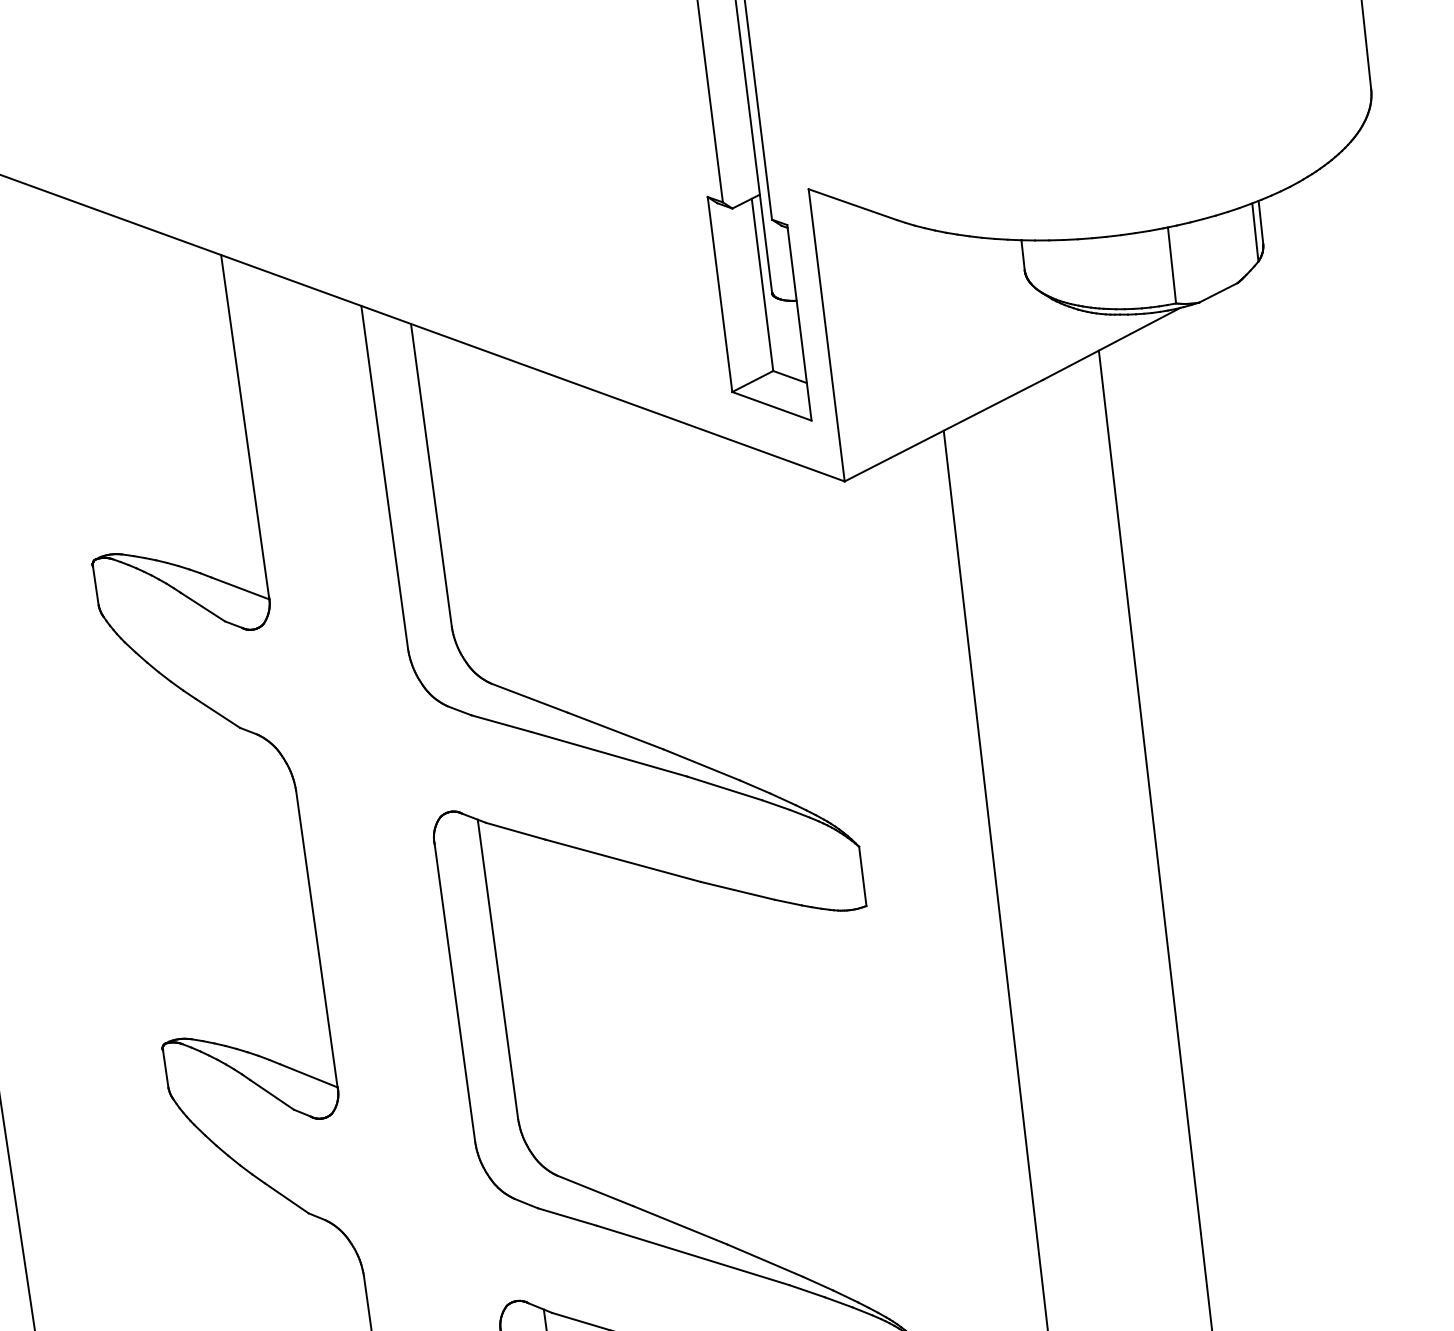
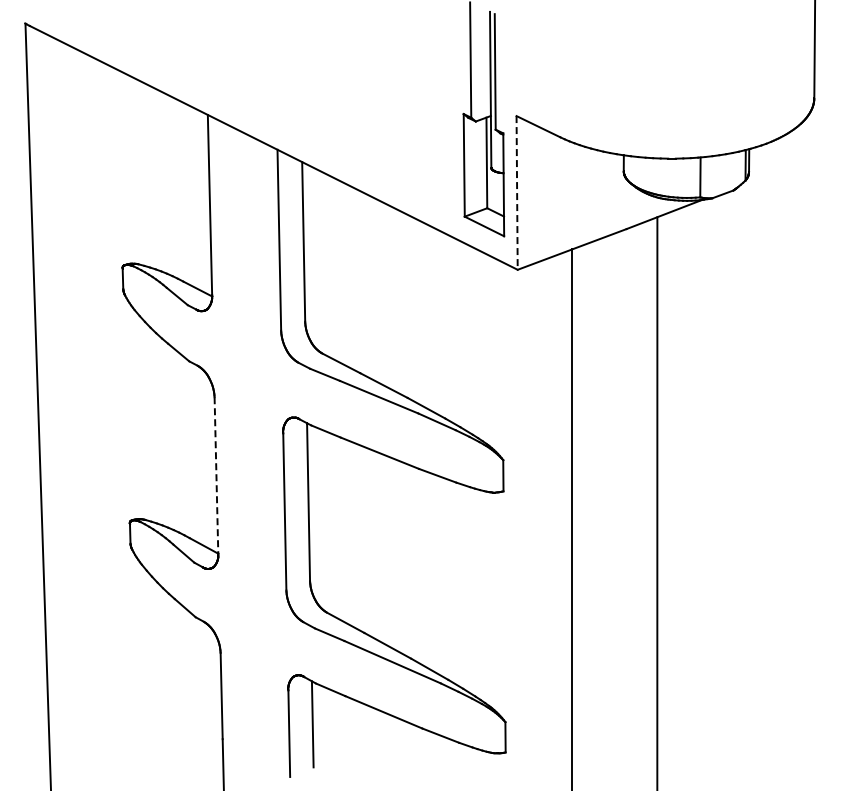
line: (827, 334) -> (517, 192), solid -> dashed
line: (316, 939) -> (216, 475), solid -> dashed

